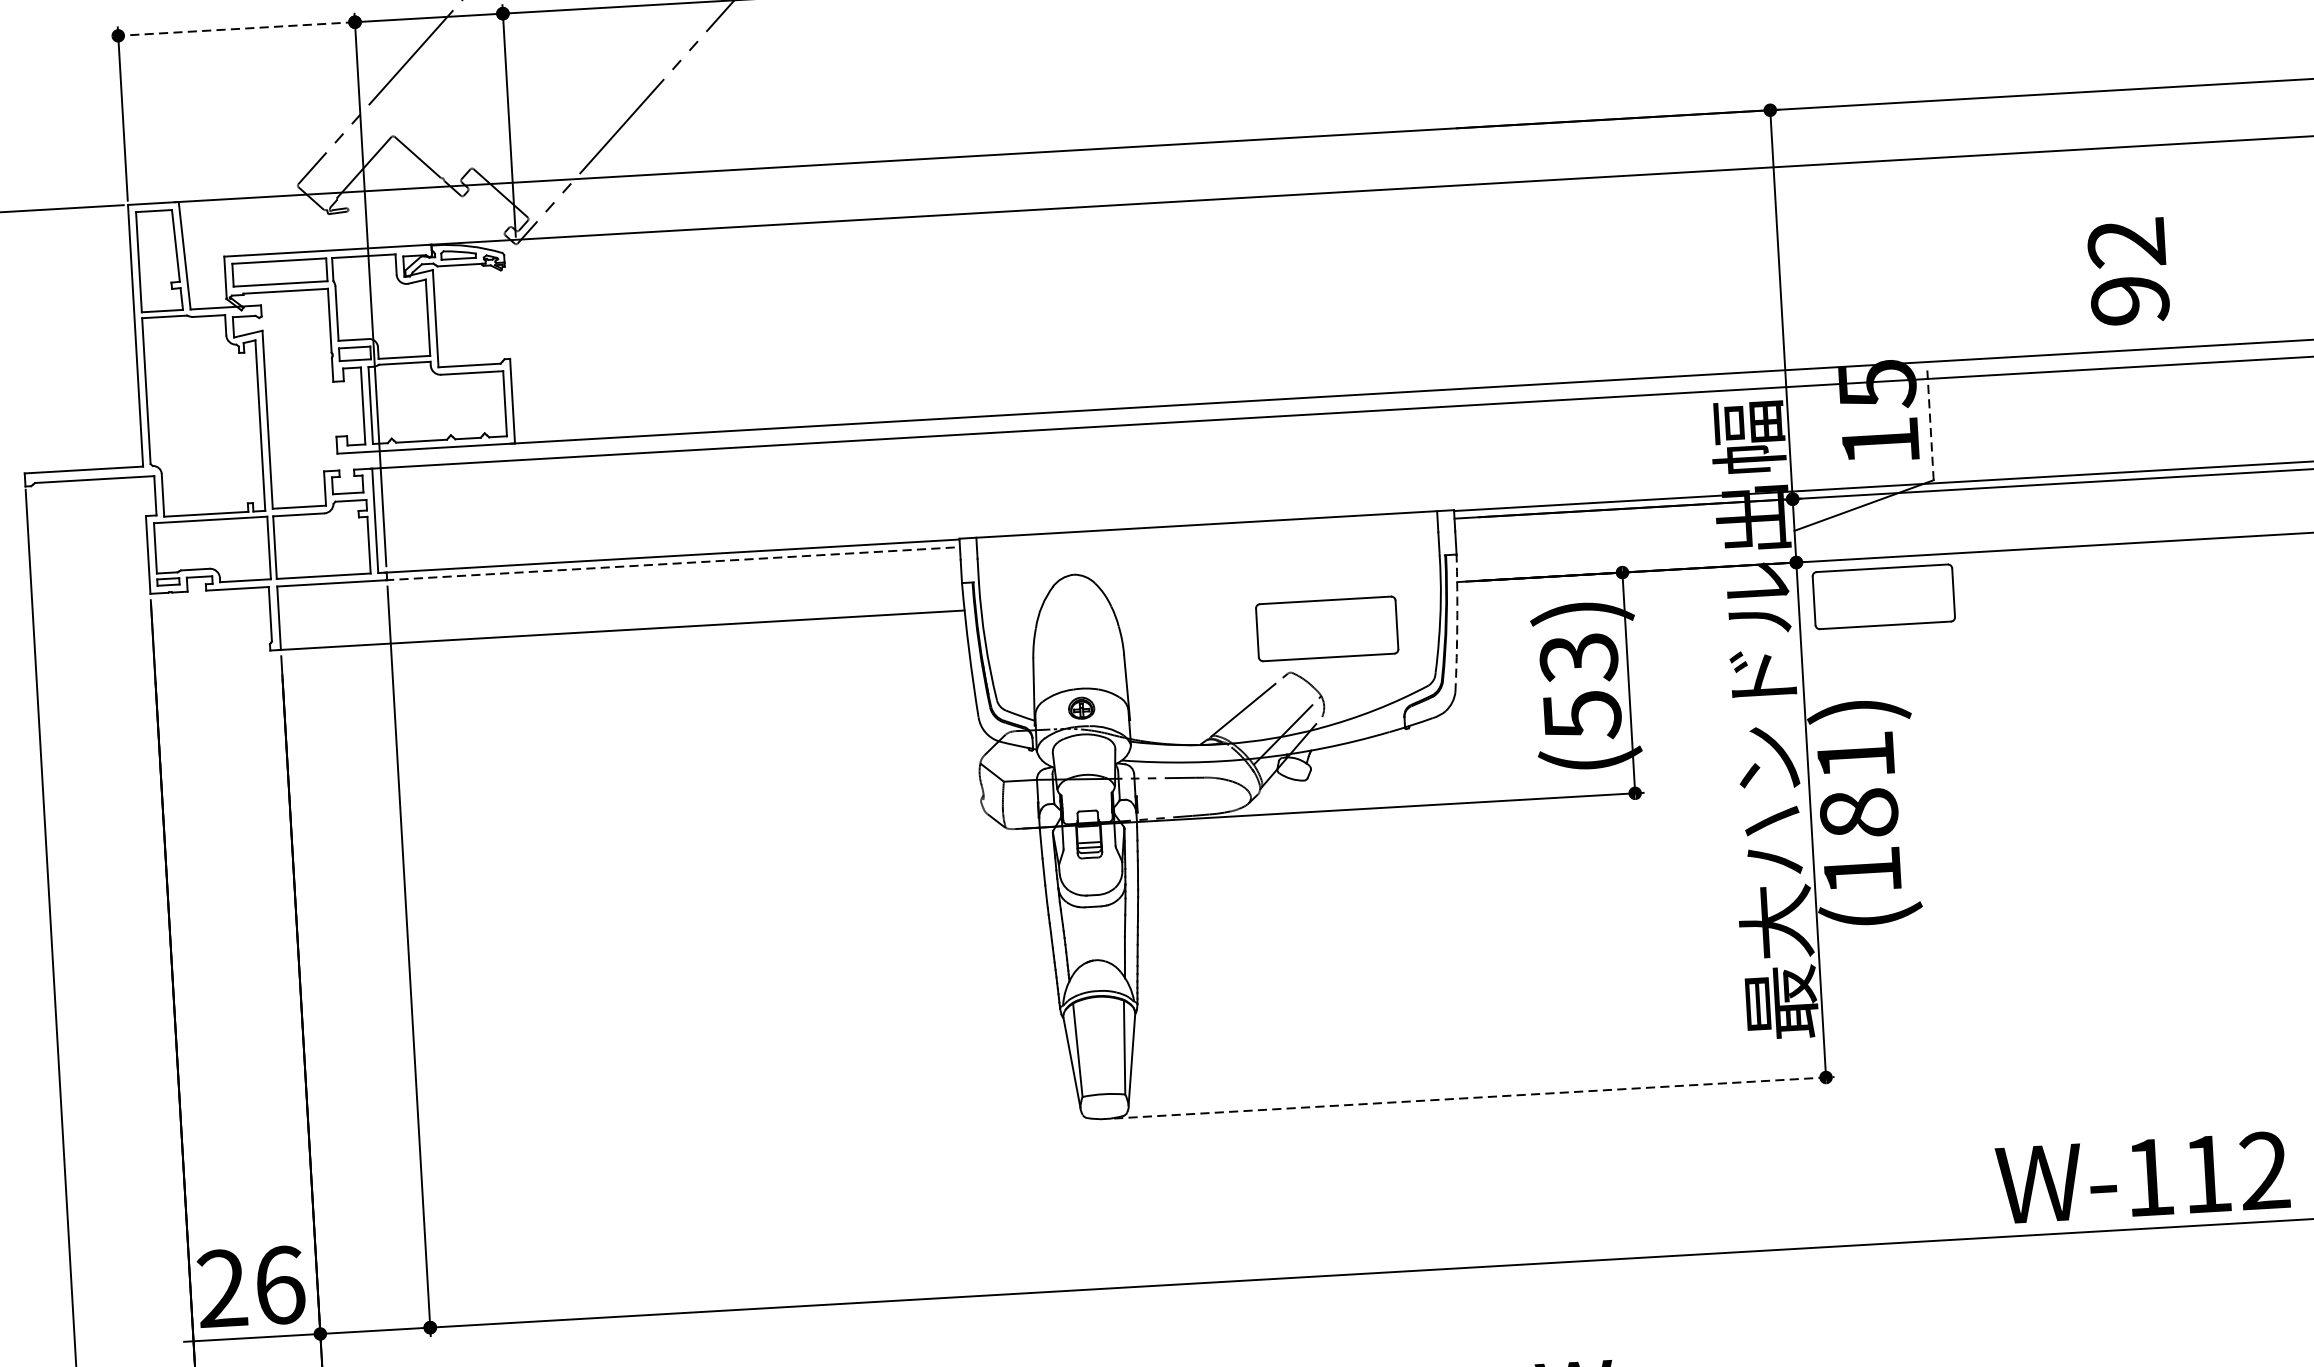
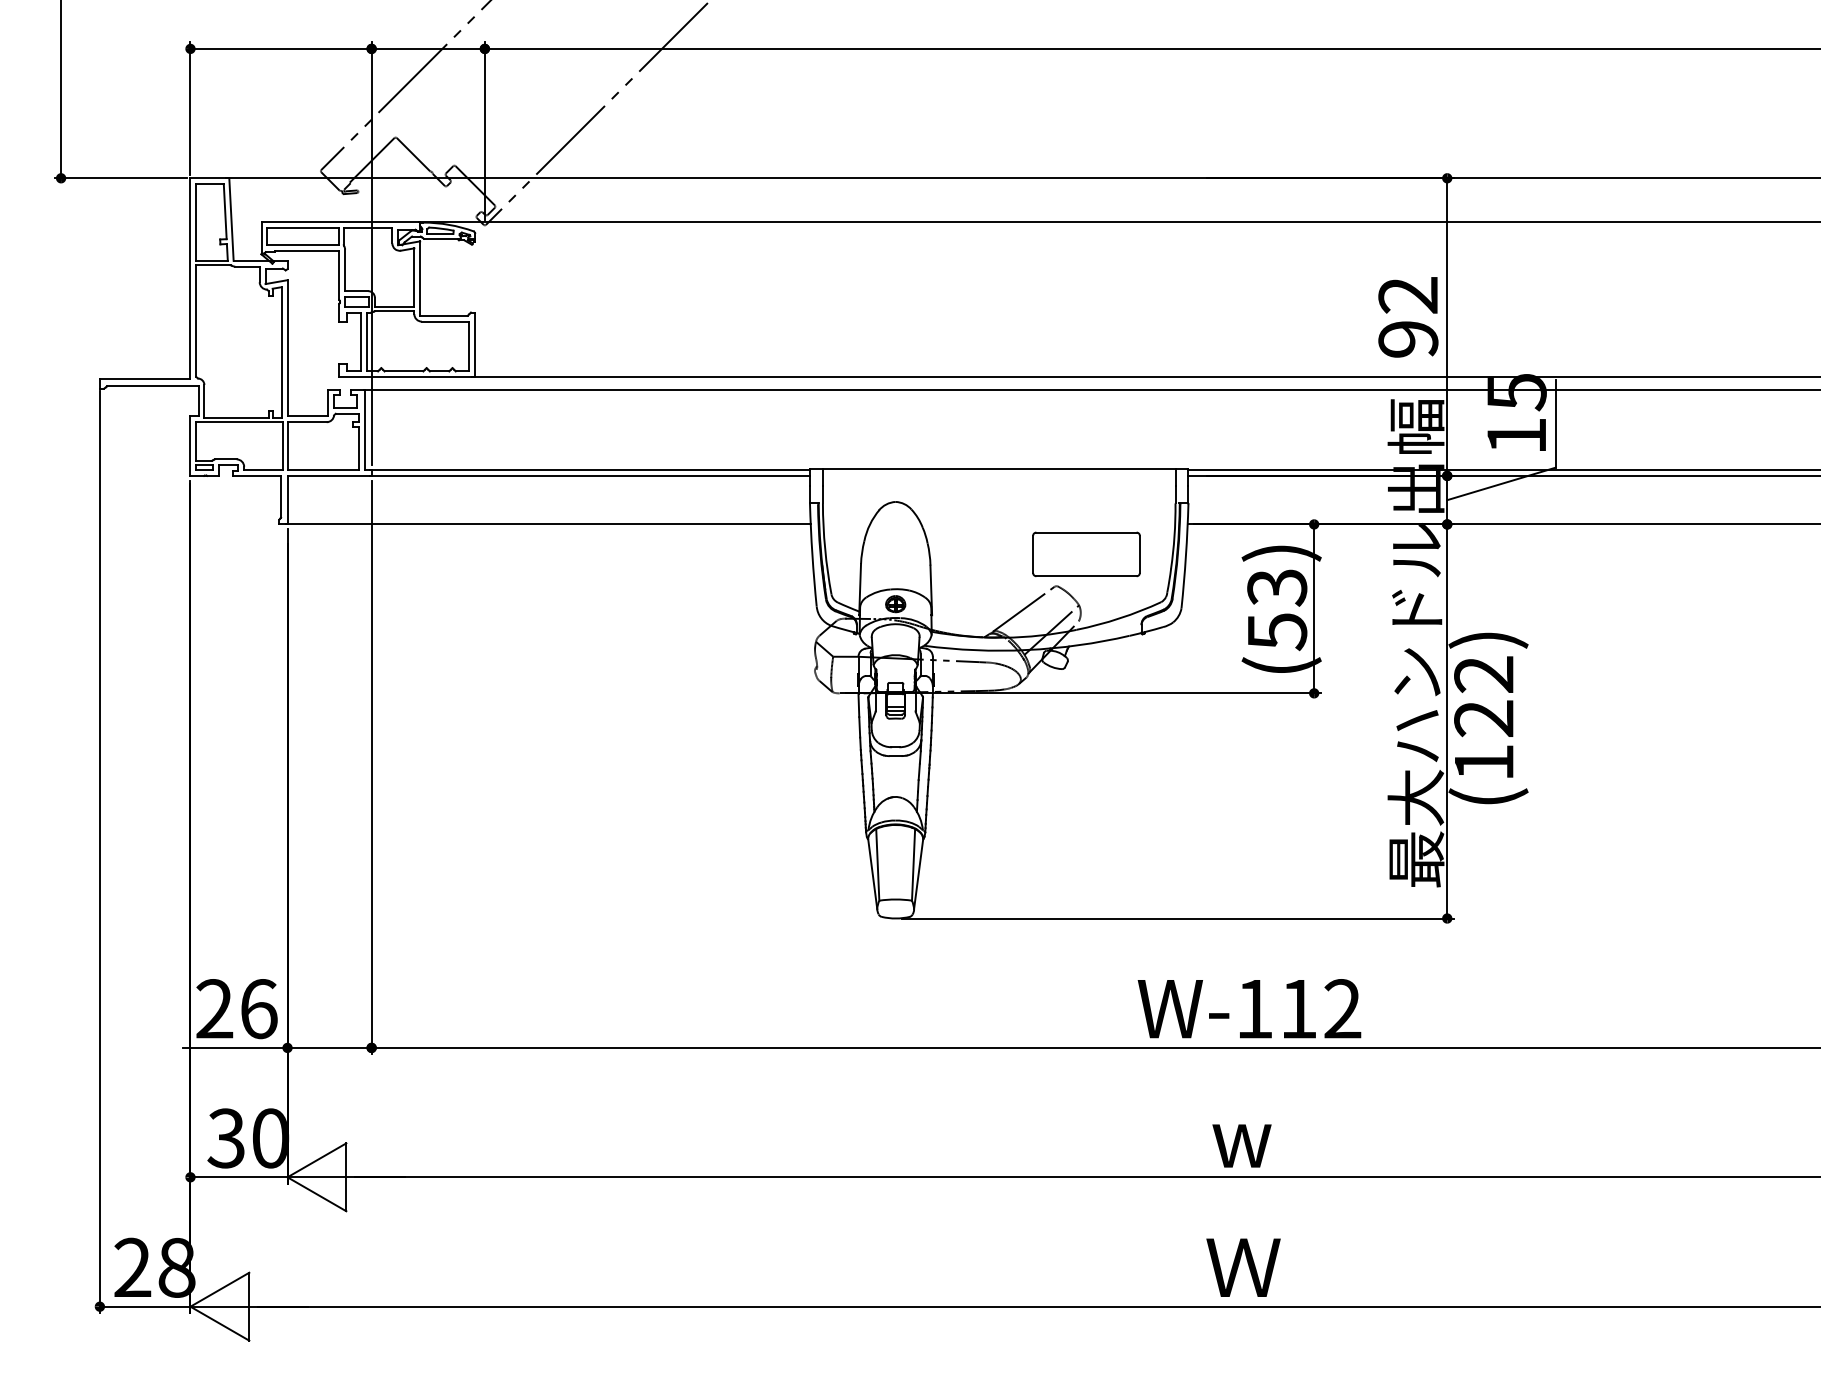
line: (237, 28) -> (281, 48), dashed -> solid
text: (2128, 272) -> (1408, 317), moved
line: (1930, 422) -> (1555, 423), dashed -> solid
line: (673, 563) -> (590, 475), dashed -> solid
part: (1883, 596) -> (1512, 554), removed
arc: (1456, 622) -> (1185, 555), dashed -> solid
text: (1857, 784) -> (1484, 696), (181) -> (122)
line: (1474, 1097) -> (1178, 918), dashed -> solid
text: (2142, 1177) -> (1249, 1008), moved

